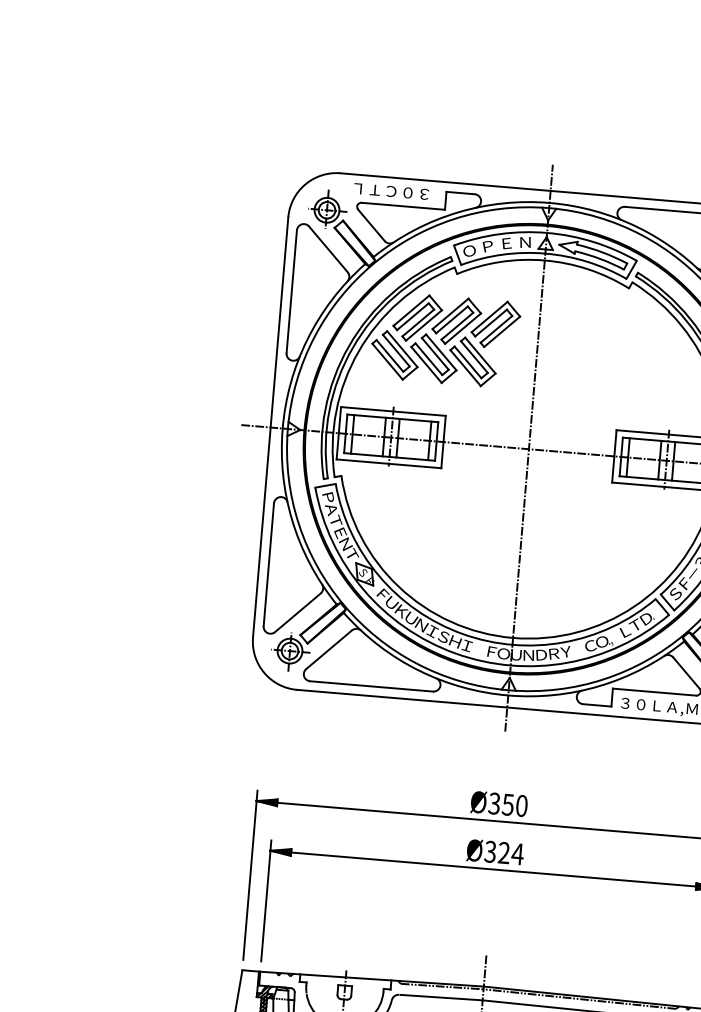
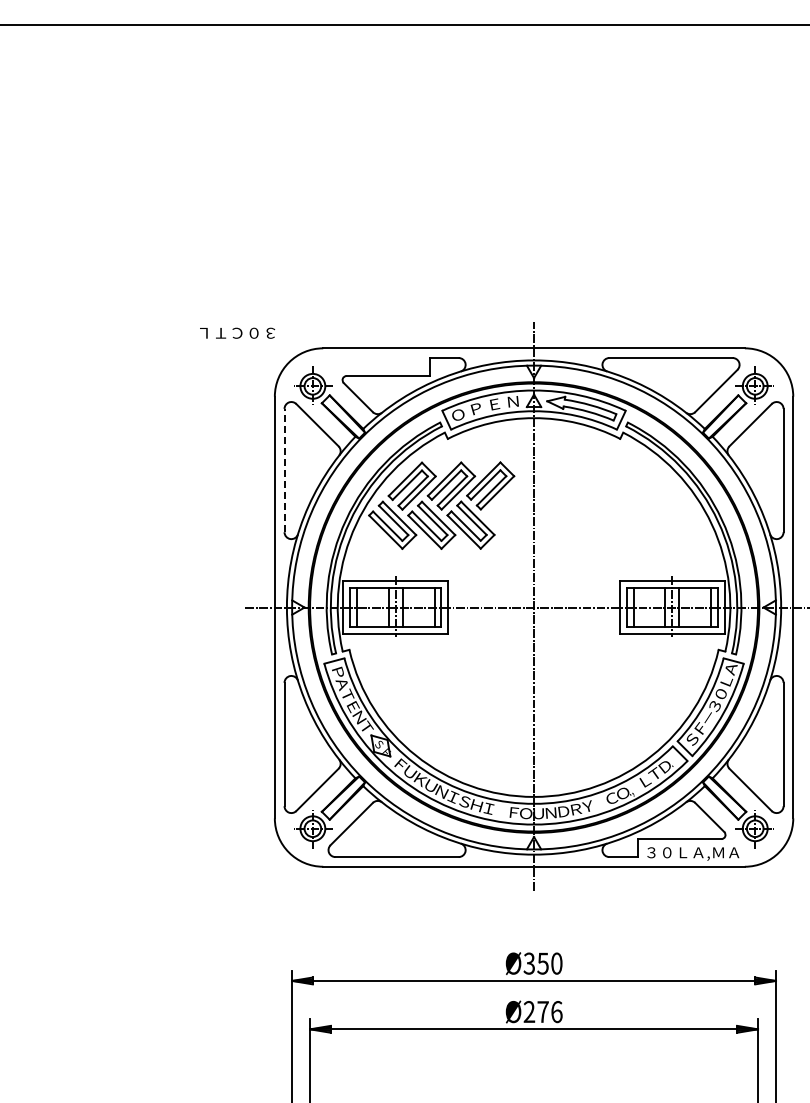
text: (391, 190) -> (237, 332), moved
line: (291, 291) -> (284, 470), solid -> dashed
text: (503, 853) -> (542, 1012), Ø324 -> Ø276

